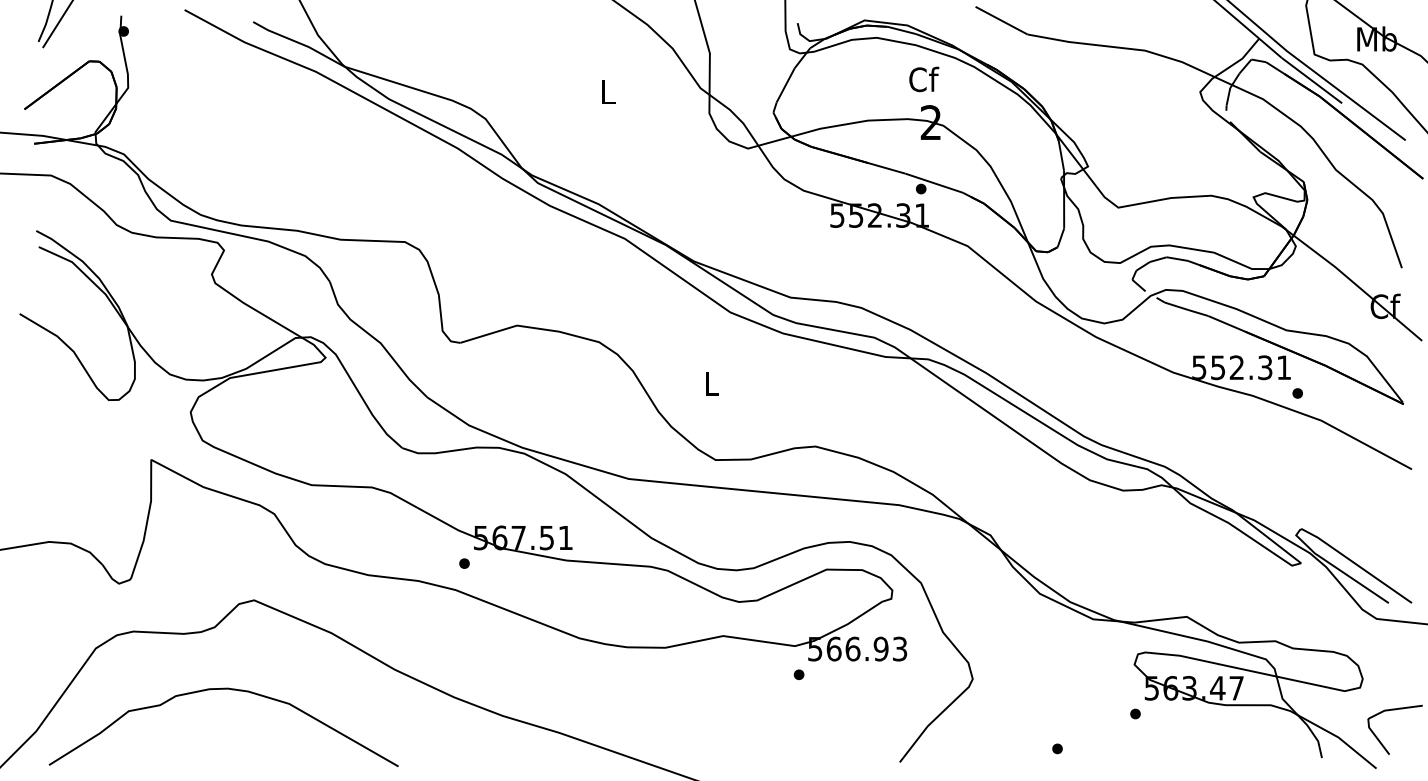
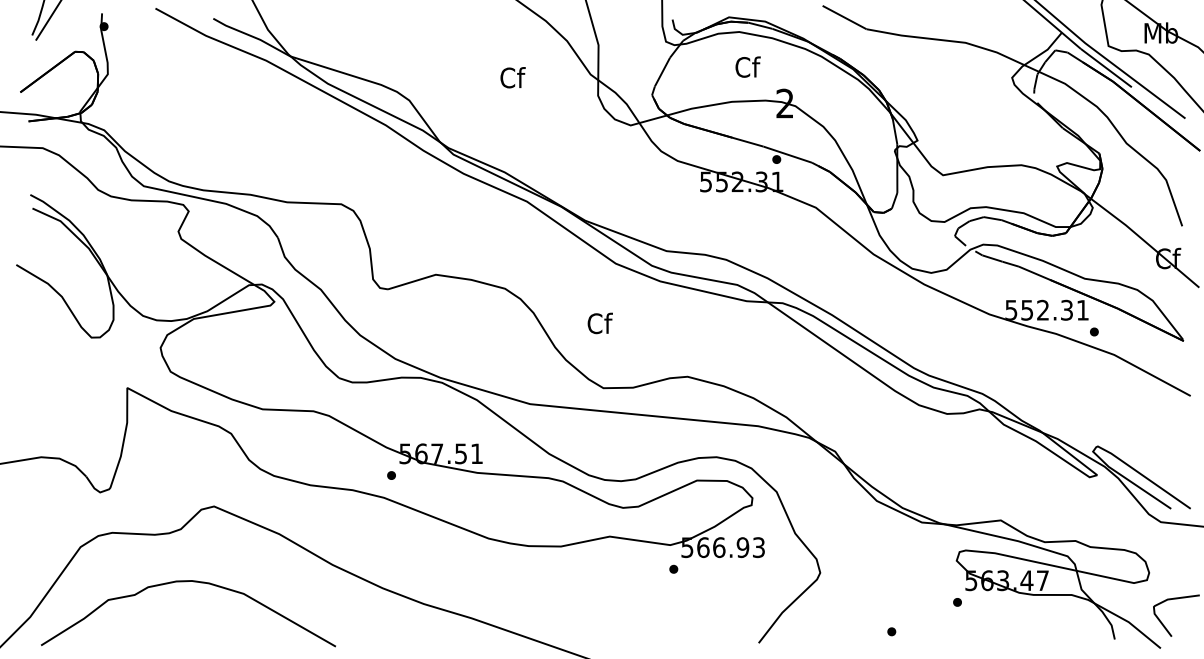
text: (924, 79) -> (748, 67), moved
text: (608, 91) -> (513, 77), L -> Cf
text: (711, 382) -> (599, 322), L -> Cf

